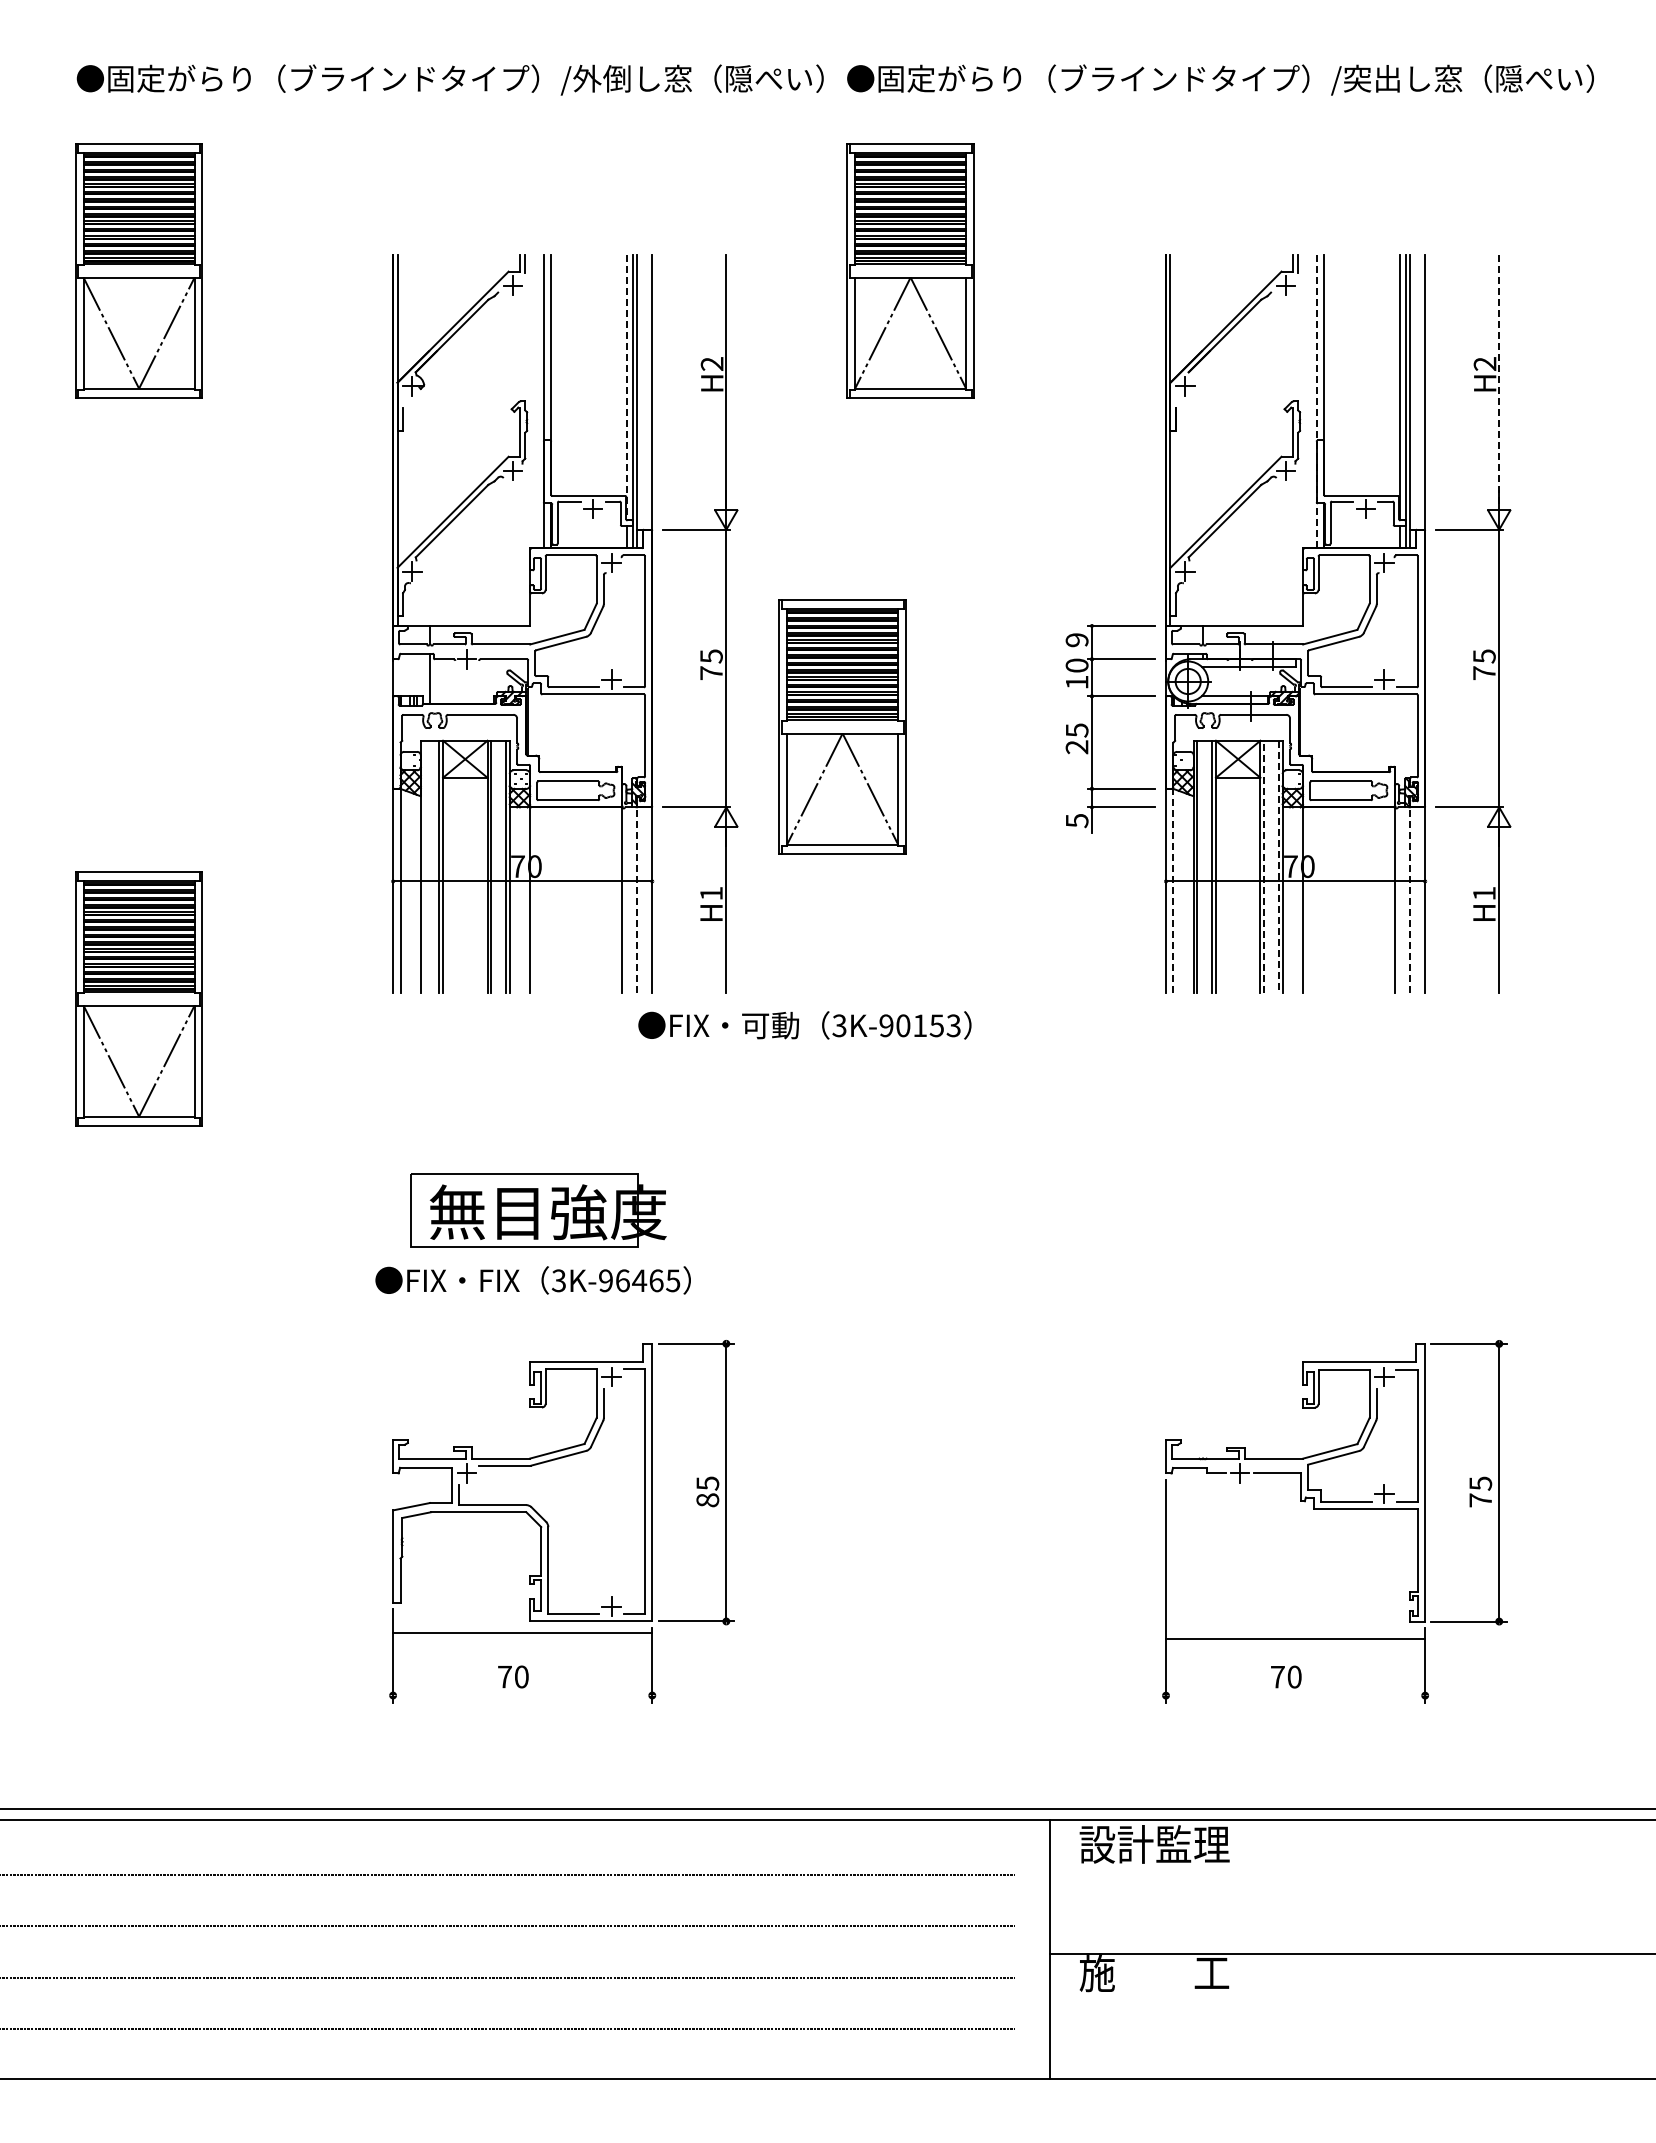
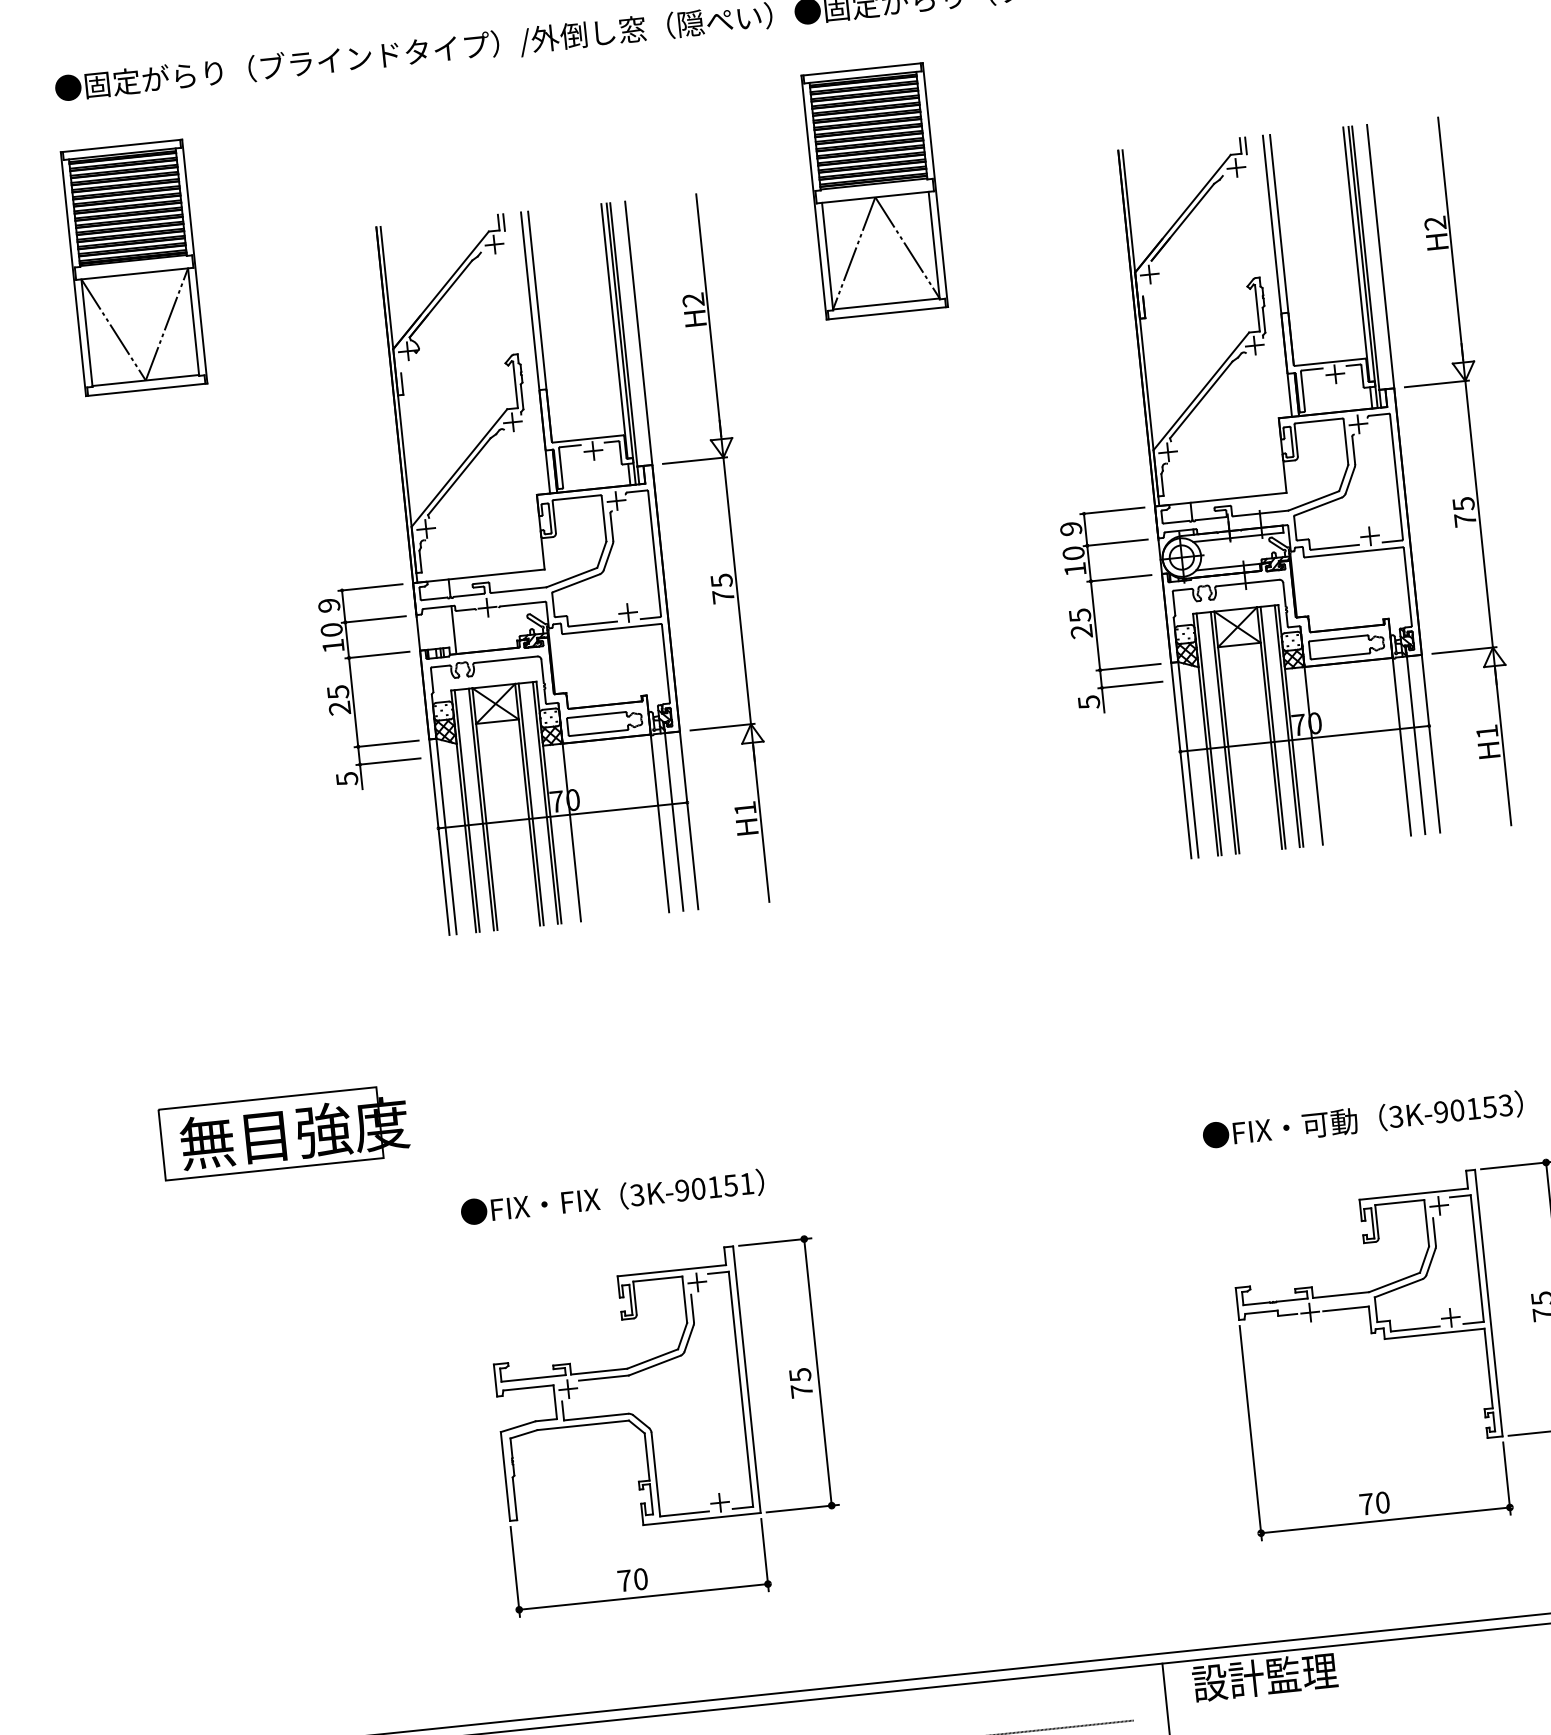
line: (1499, 381) -> (1450, 238), dashed -> solid
line: (627, 387) -> (614, 330), dashed -> solid
line: (1316, 401) -> (1277, 276), dashed -> solid
part: (842, 726) -> (854, 635), removed
part: (319, 728) -> (352, 688), added
line: (424, 866) -> (467, 810), added
line: (1264, 866) -> (1273, 727), dashed -> solid
line: (1278, 866) -> (1286, 726), dashed -> solid
line: (1173, 889) -> (1188, 758), dashed -> solid
line: (636, 899) -> (673, 821), dashed -> solid
line: (1409, 899) -> (1415, 744), dashed -> solid
part: (138, 998) -> (205, 965), removed
text: (804, 1025) -> (1362, 1119), moved
part: (538, 1210) -> (284, 1132), moved
text: (648, 1280) -> (723, 1186), 3K-96465 -> 3K-90151
text: (707, 1500) -> (801, 1391), 85 -> 75
line: (522, 1632) -> (643, 1596), moved
line: (1295, 1638) -> (1385, 1520), moved

